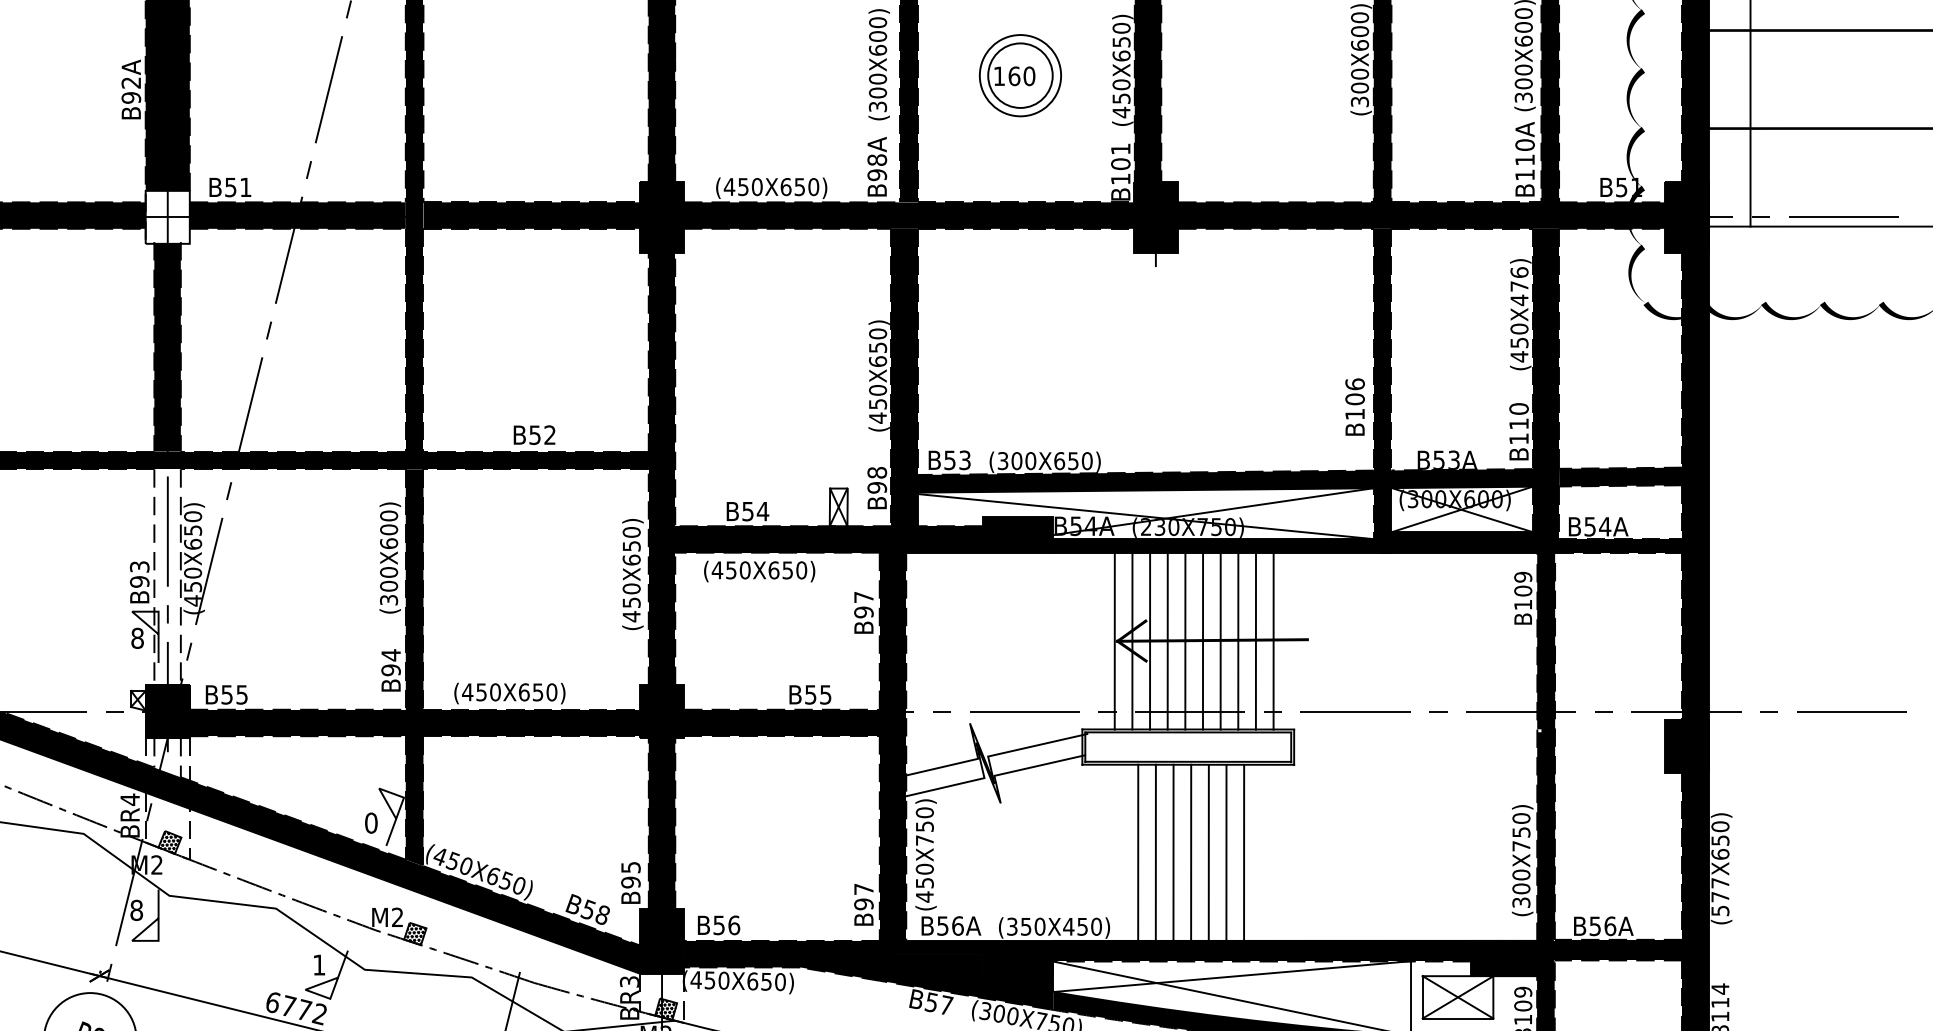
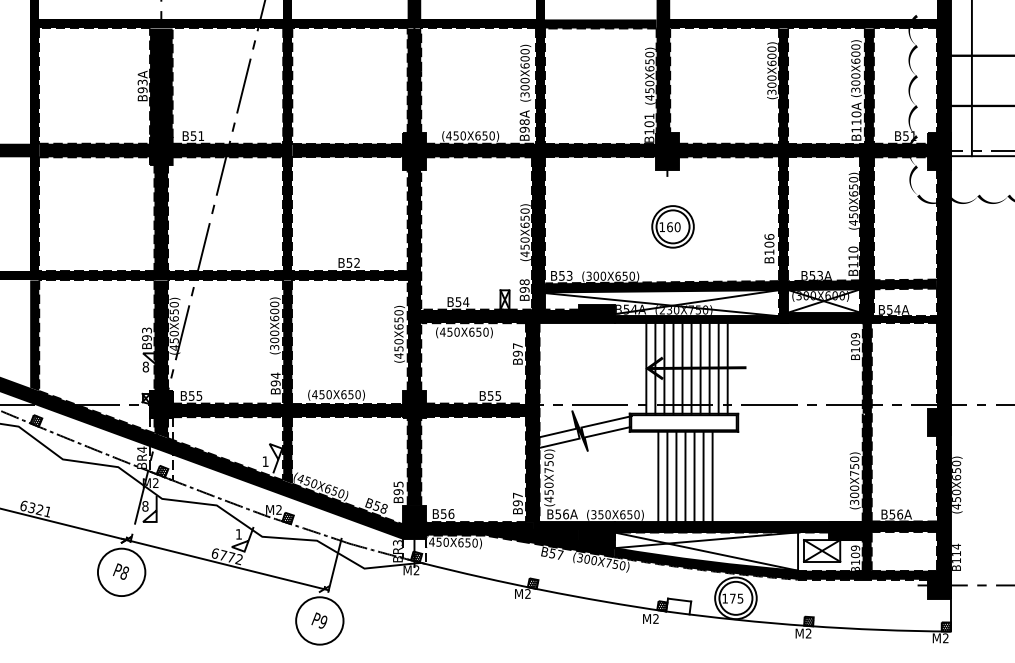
part: (1019, 74) -> (672, 226), moved
text: (130, 82) -> (142, 82), B92A -> B93A
fill: (168, 217) -> (161, 151), added
text: (1519, 285) -> (853, 186), (450X476) -> (450X650)
fill: (168, 576) -> (161, 335), added
fill: (168, 758) -> (161, 428), added
text: (371, 822) -> (265, 461), 0 -> 1
text: (1720, 896) -> (956, 499), (577X650) -> (450X650)
text: (1068, 926) -> (622, 514), (350X450) -> (350X650)

